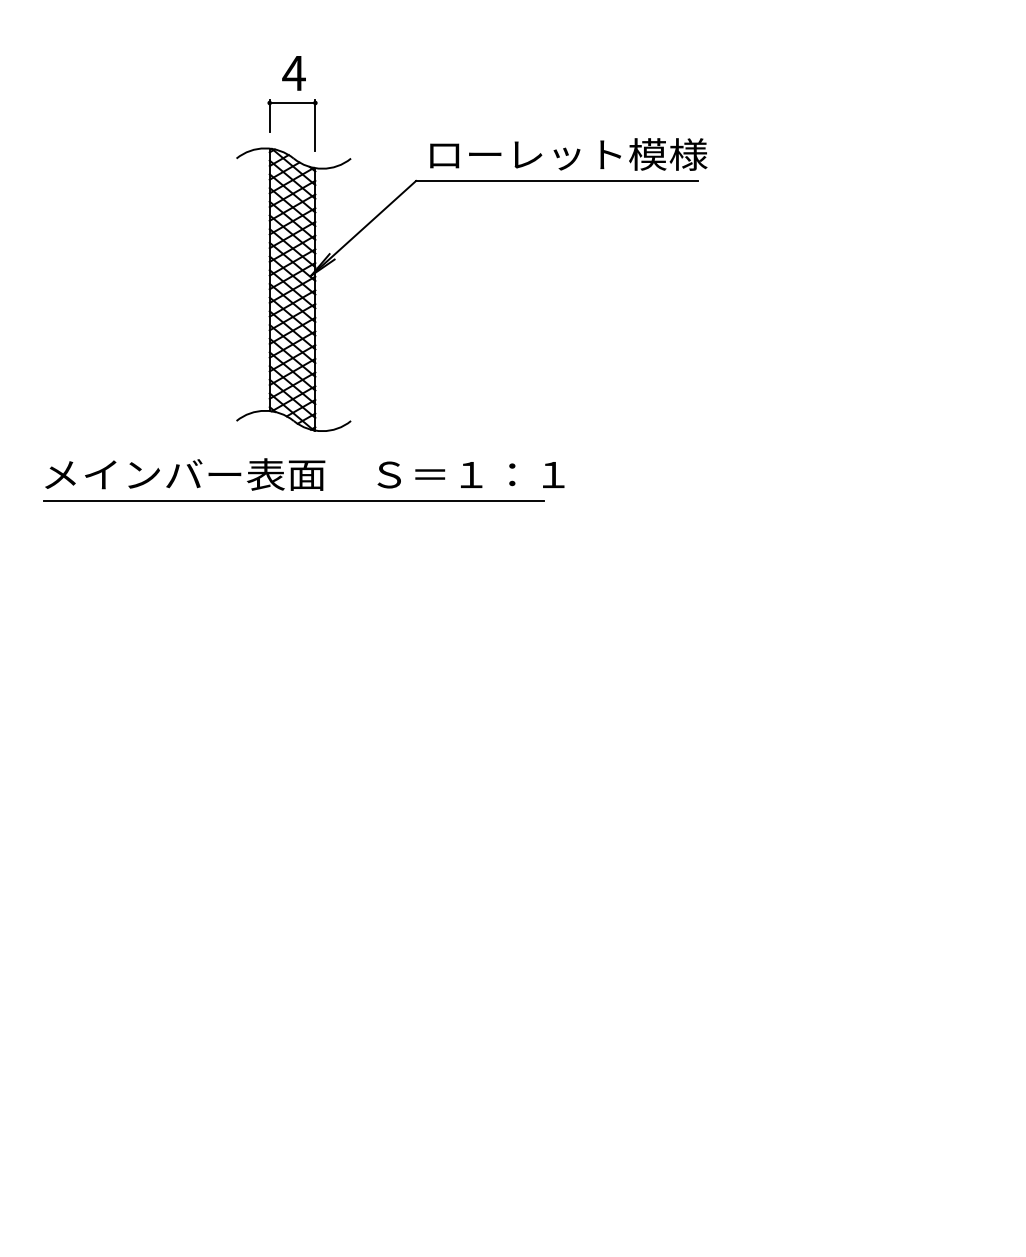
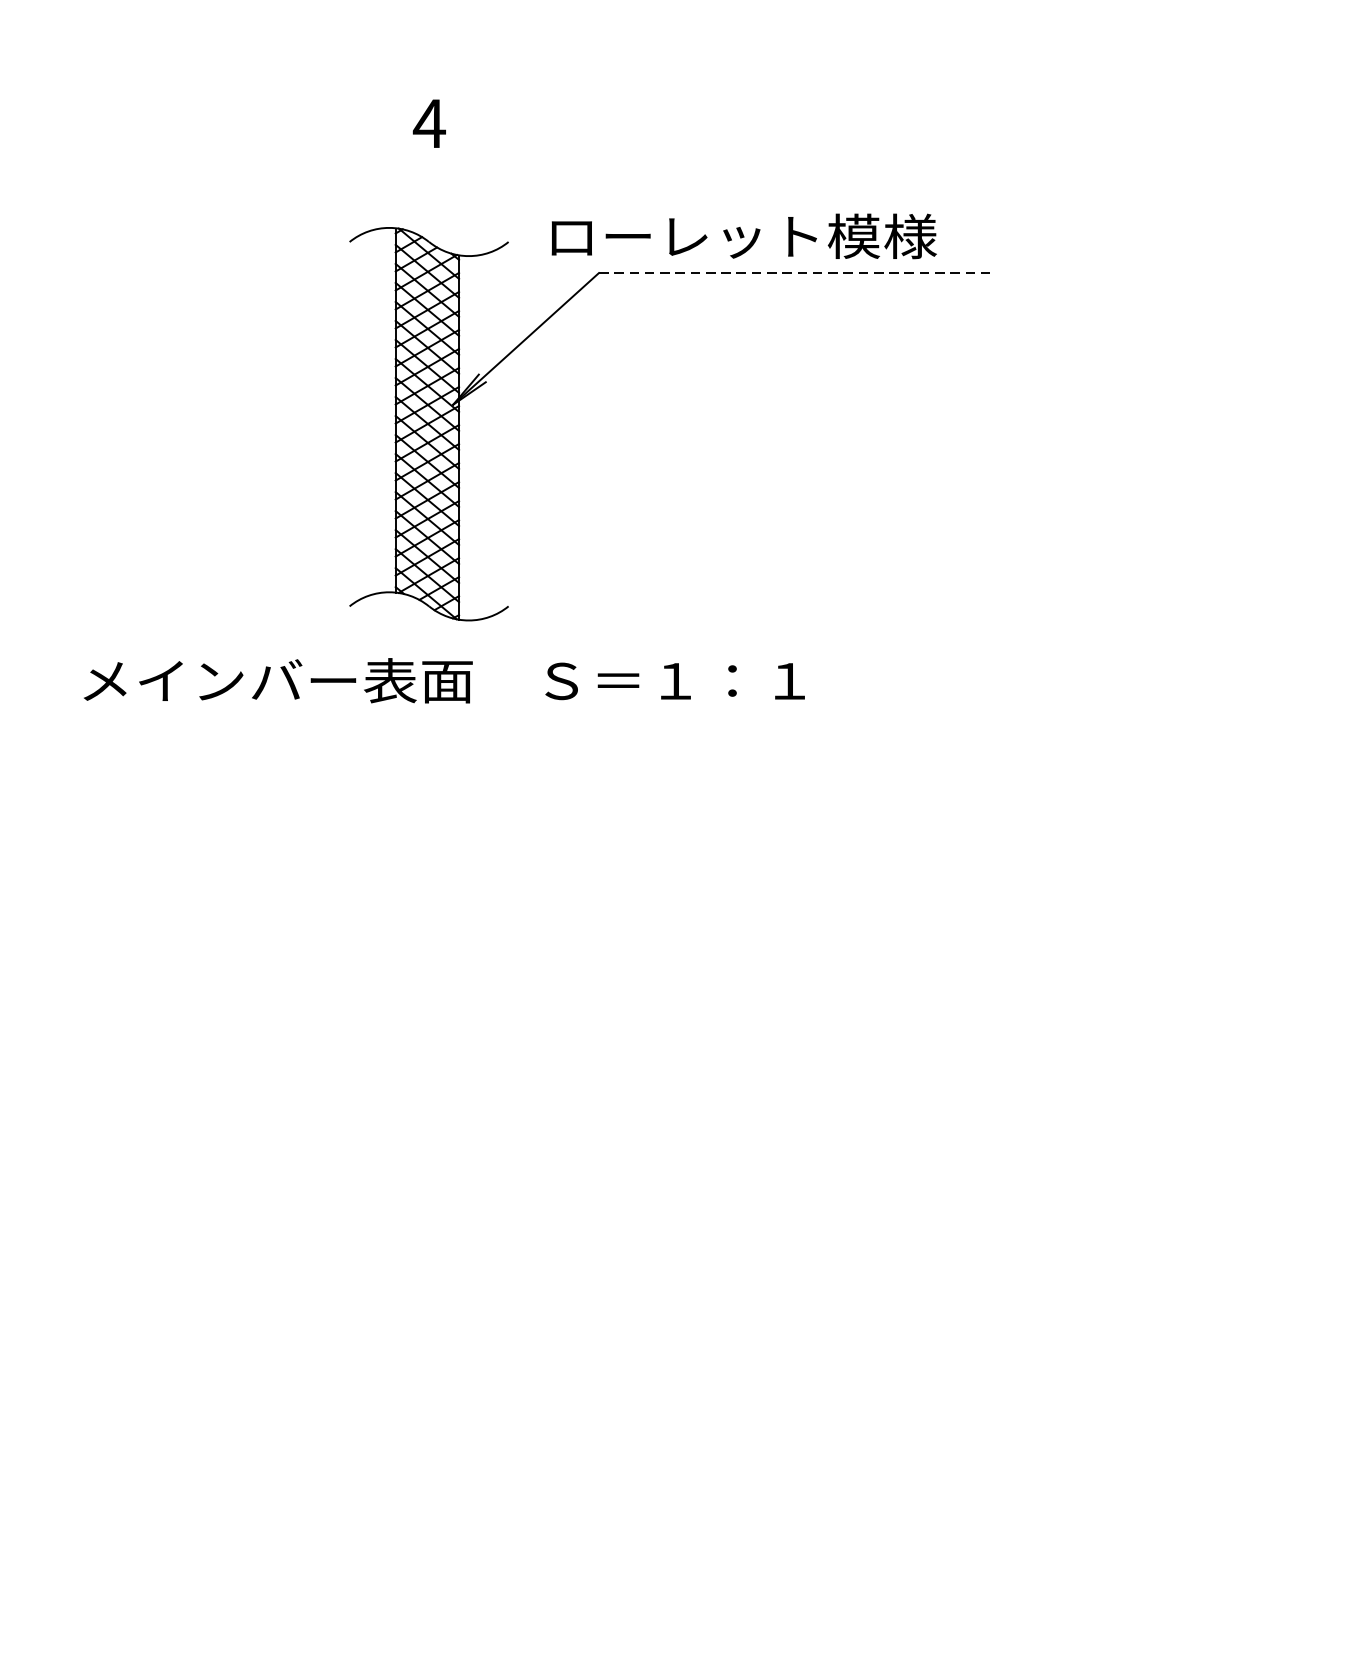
part: (292, 103) -> (427, 165), removed
text: (568, 154) -> (743, 236), moved
line: (557, 180) -> (795, 272), solid -> dashed
line: (294, 500) -> (430, 716), removed

